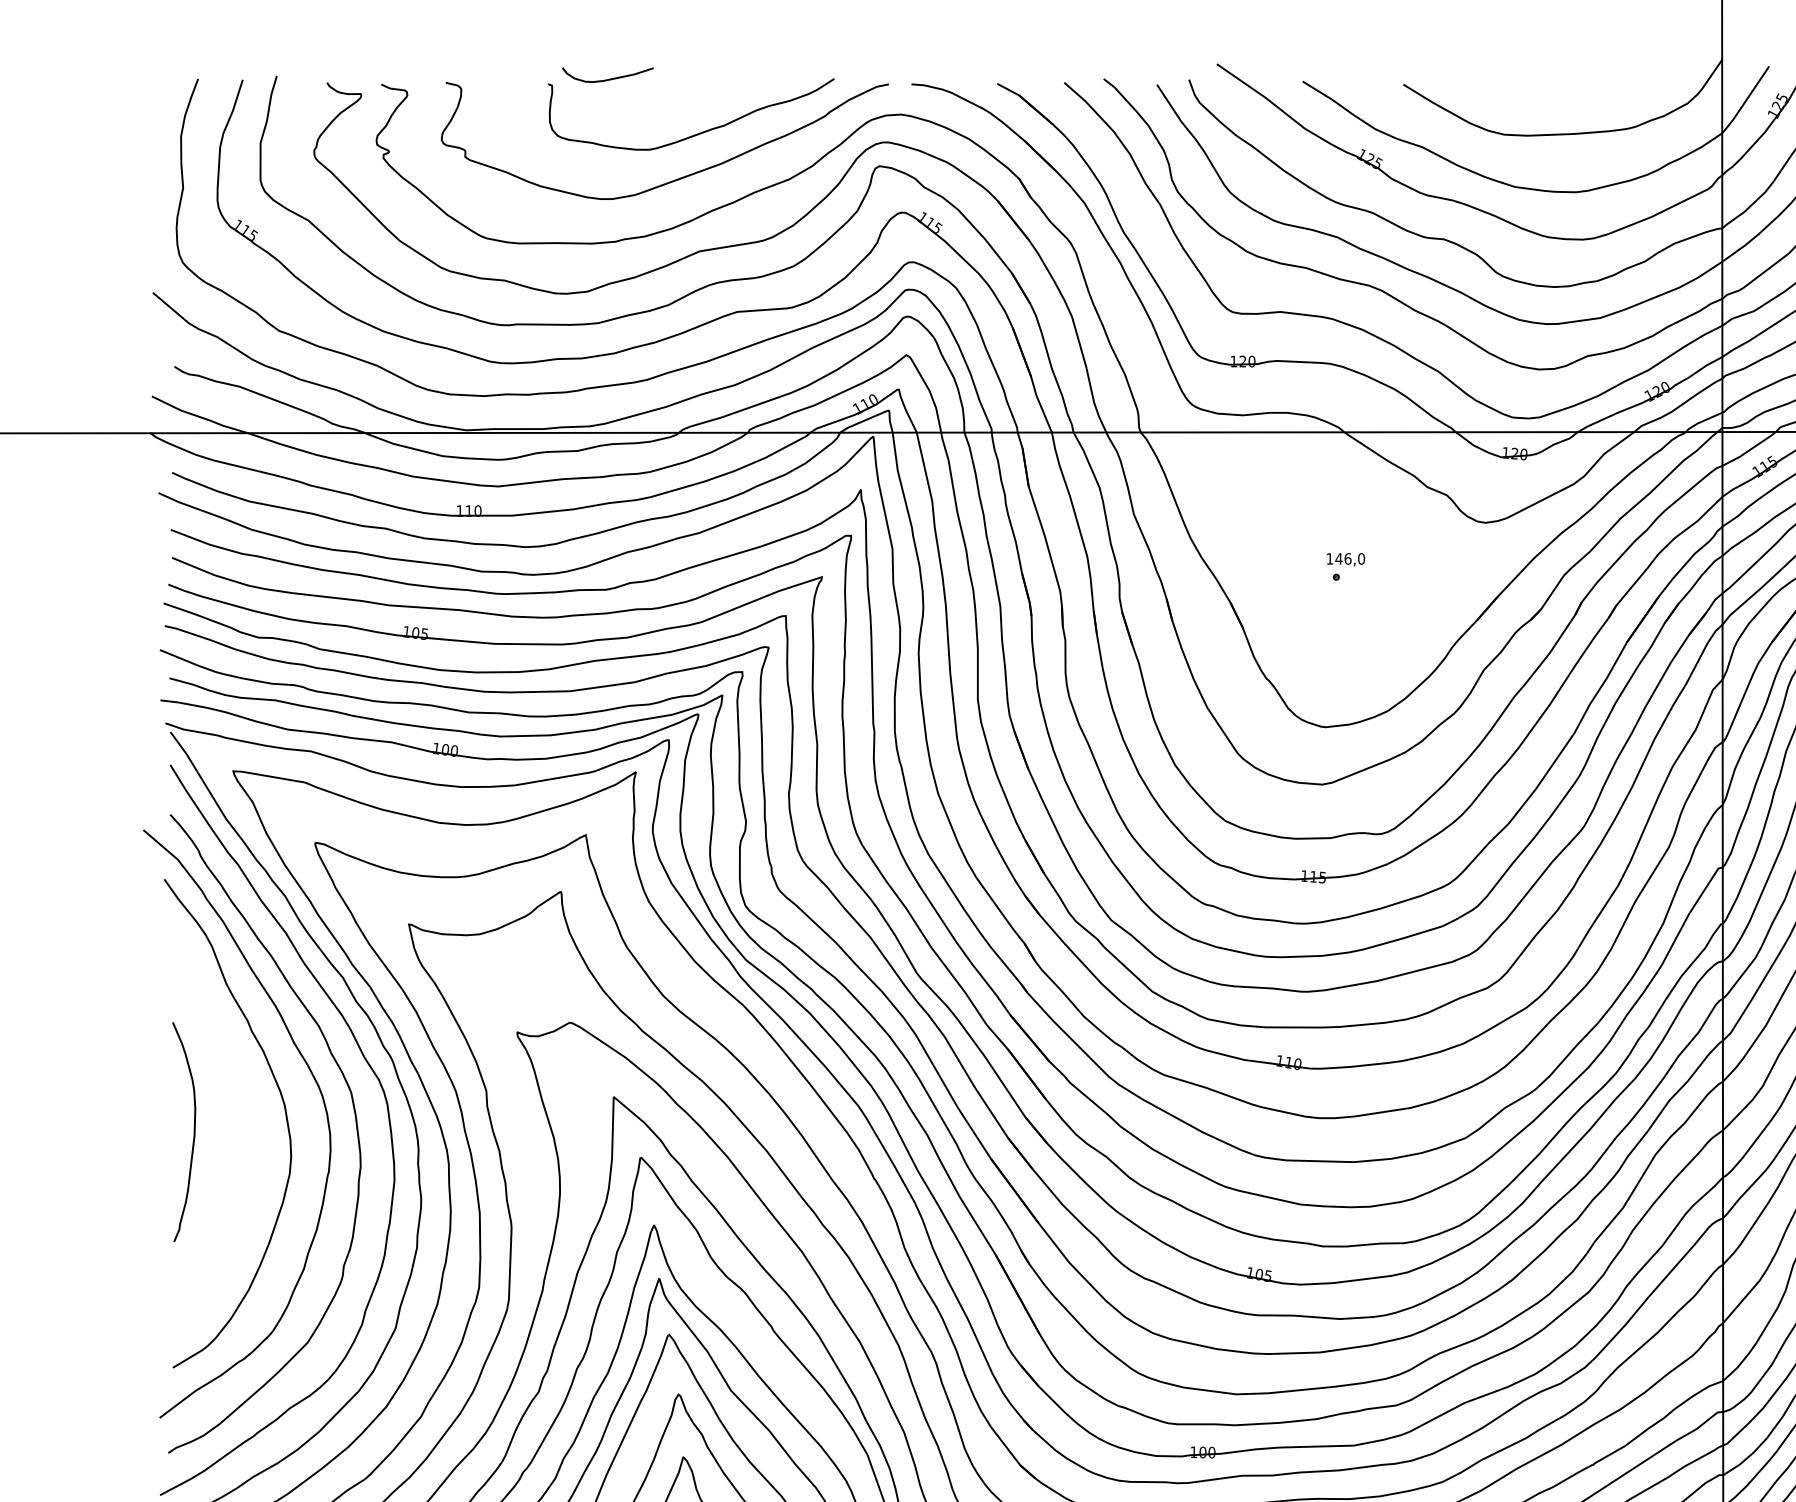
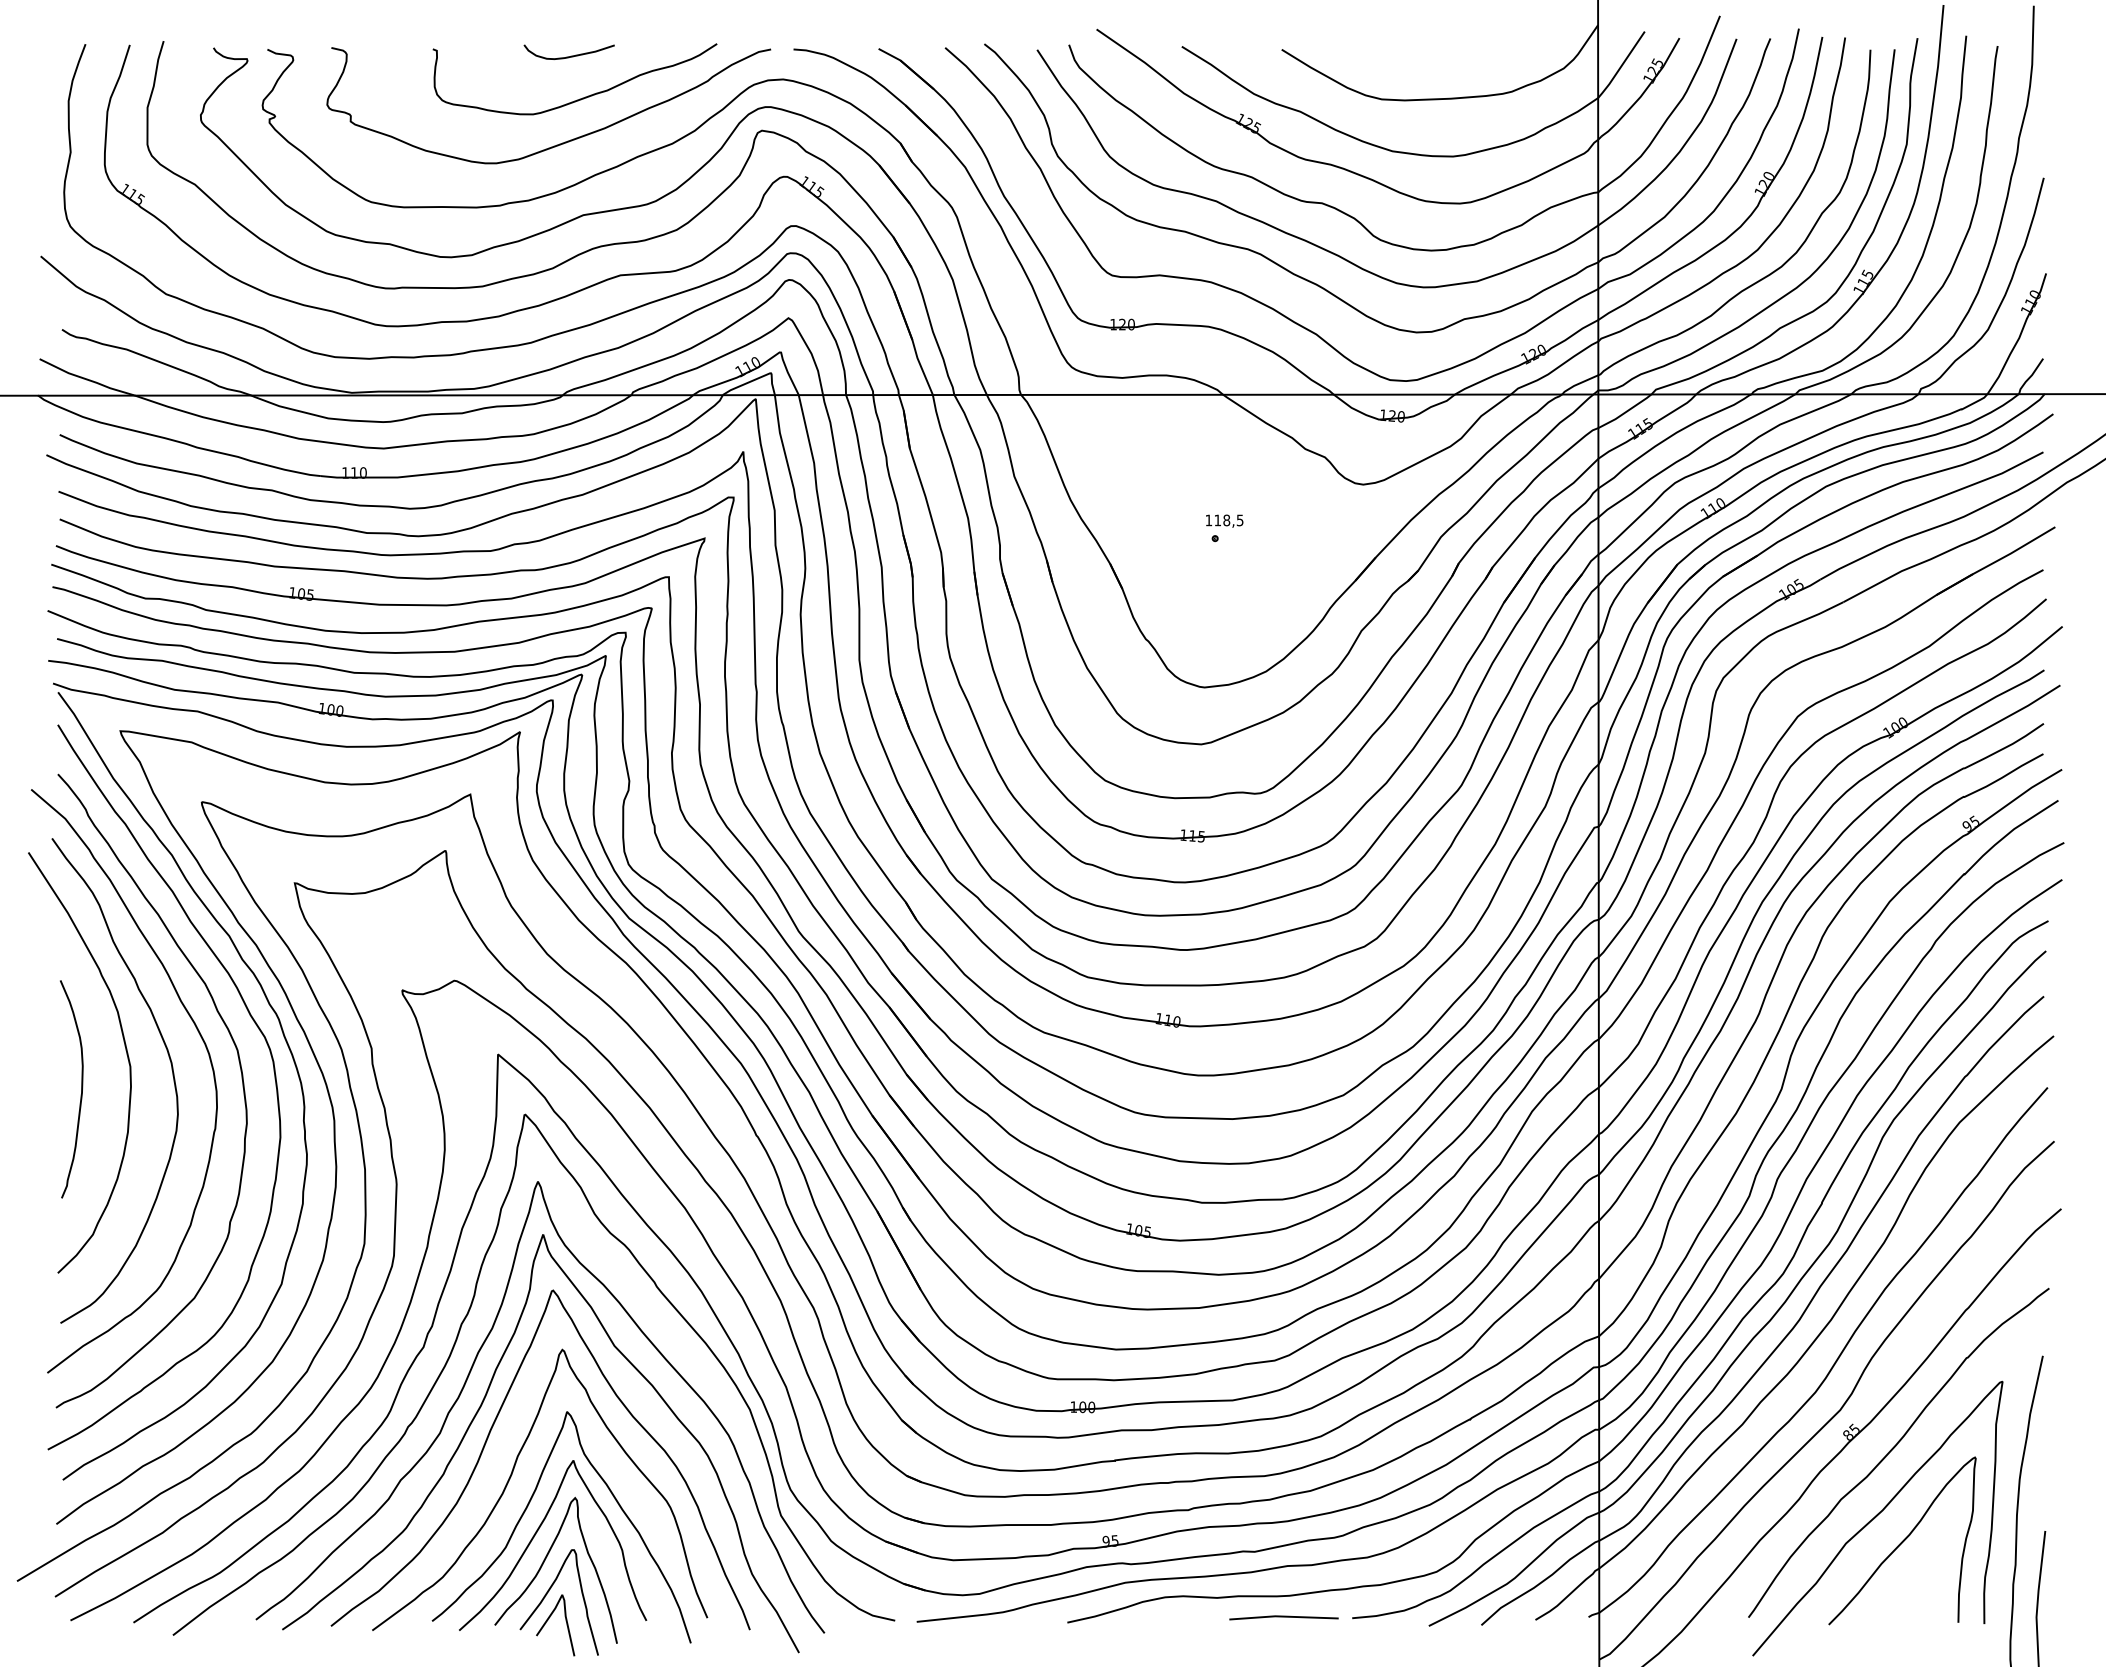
curve: (610, 78) -> (571, 55), moved
text: (1349, 558) -> (1228, 520), 146,0 -> 118,5
curve: (239, 1098) -> (126, 1055), added

